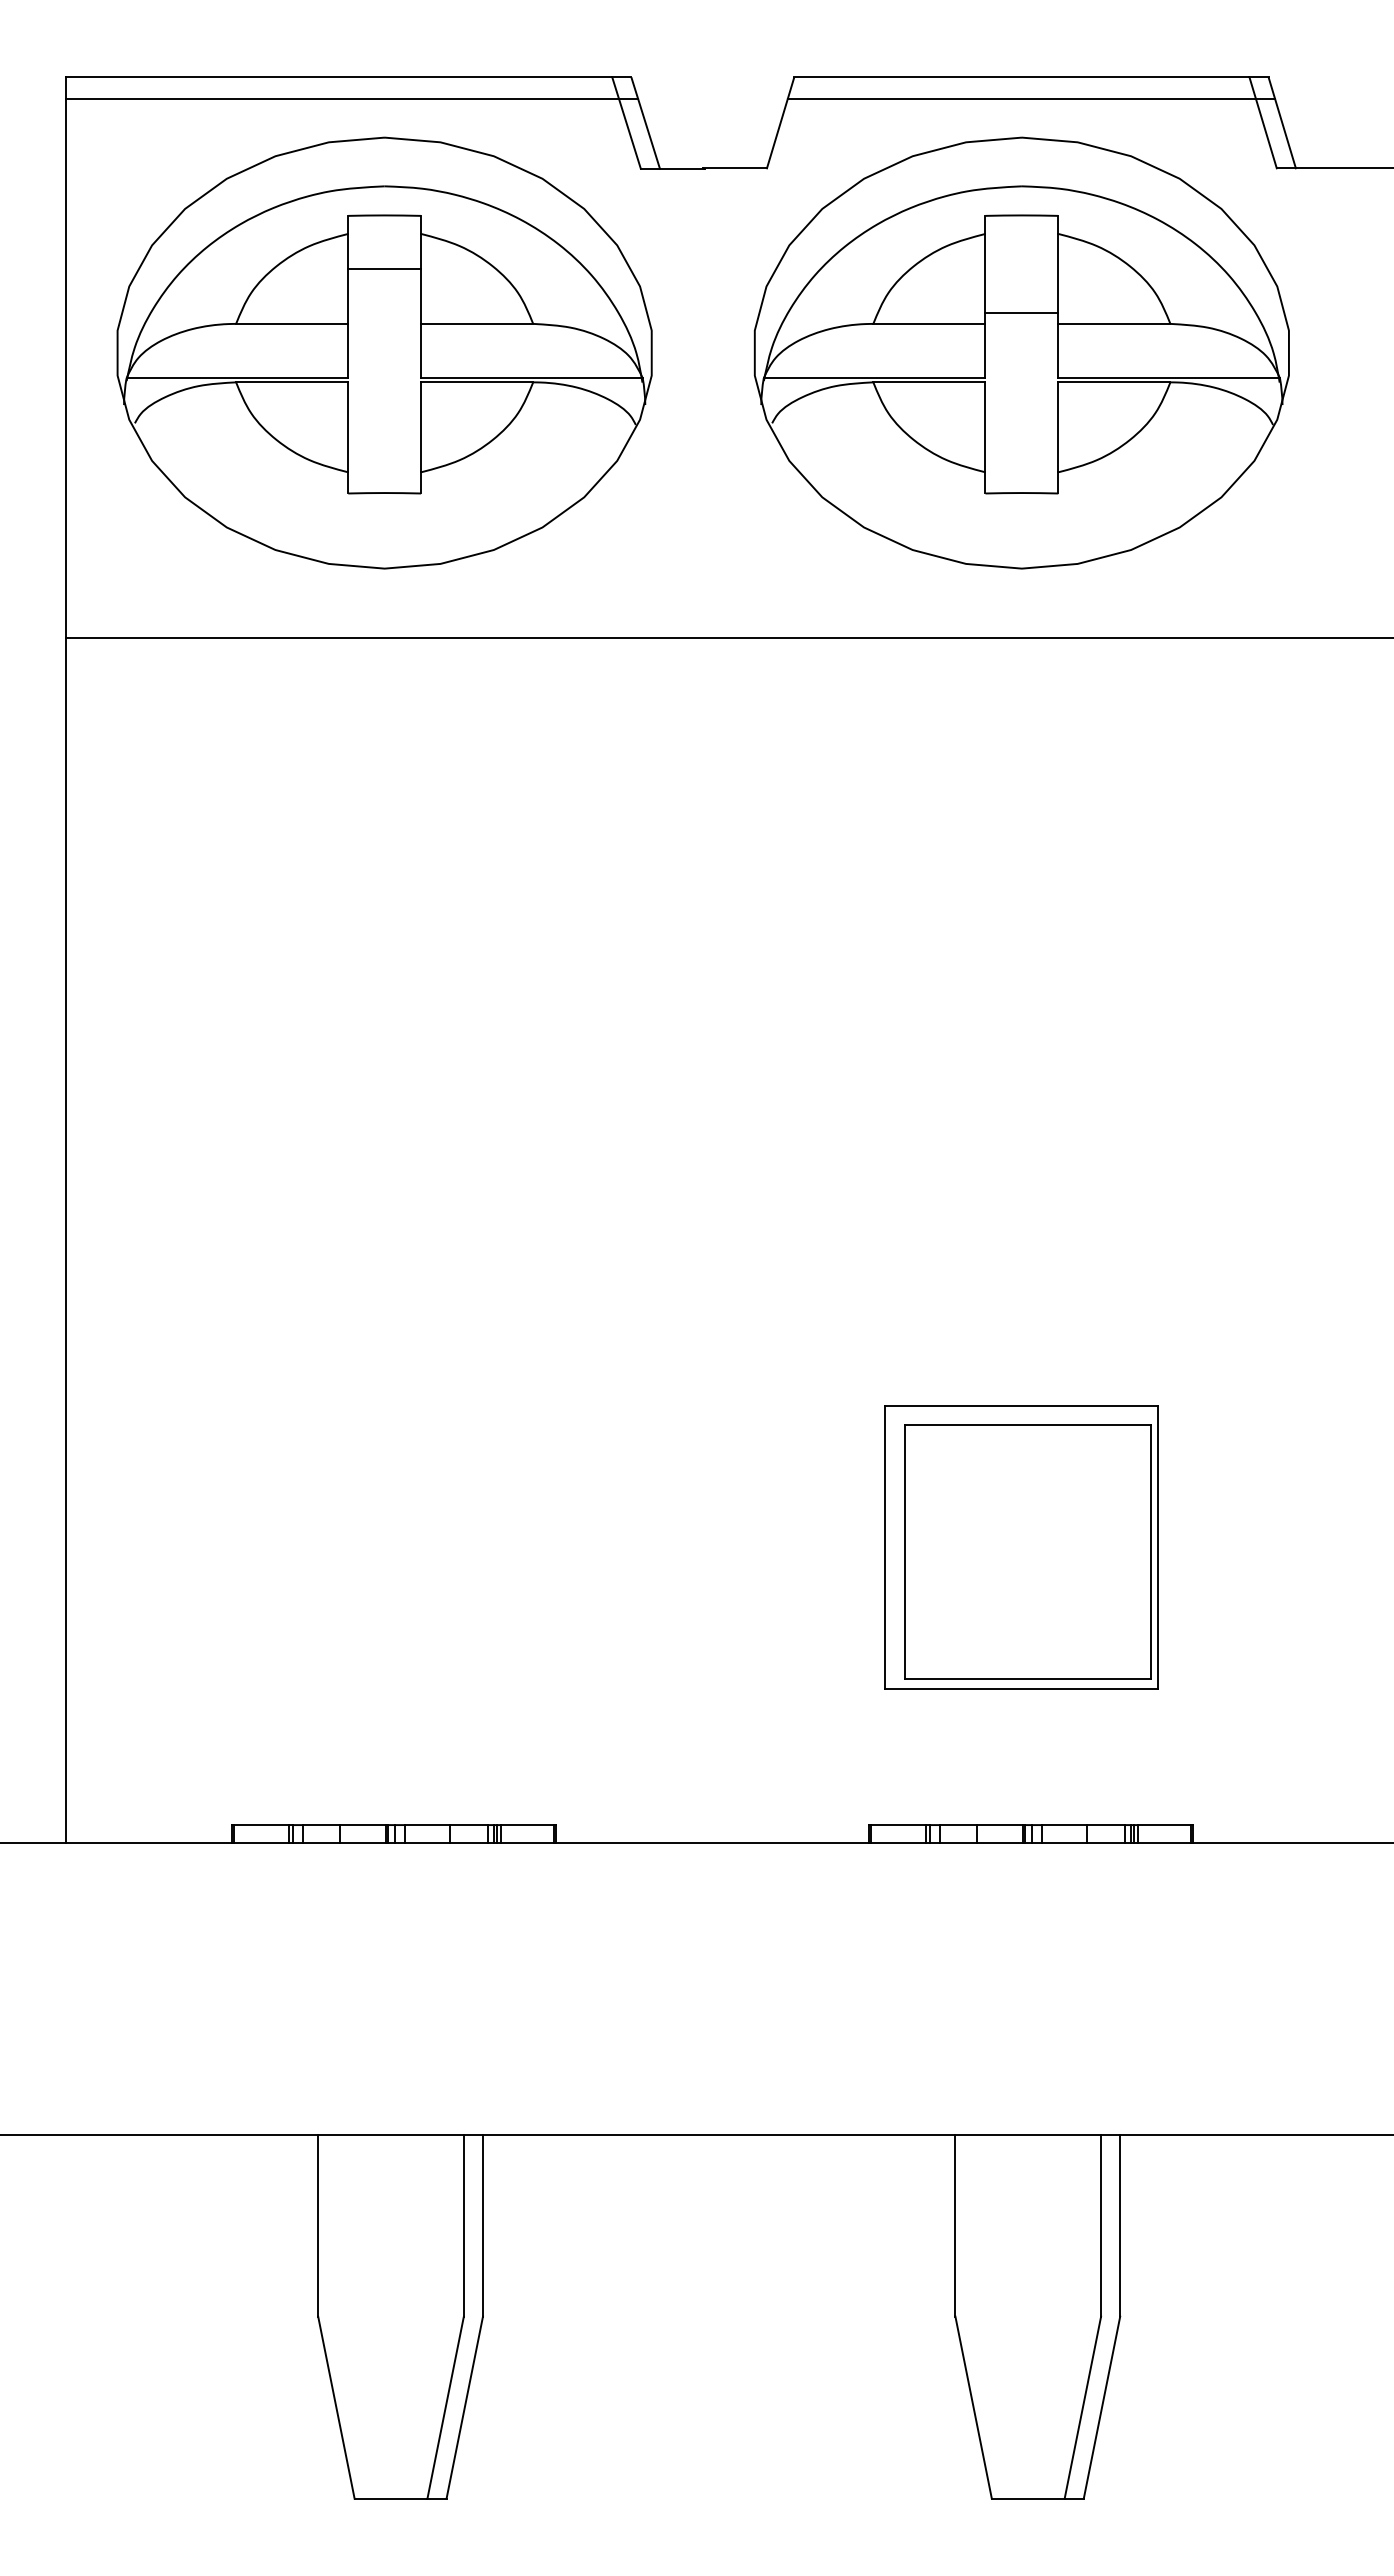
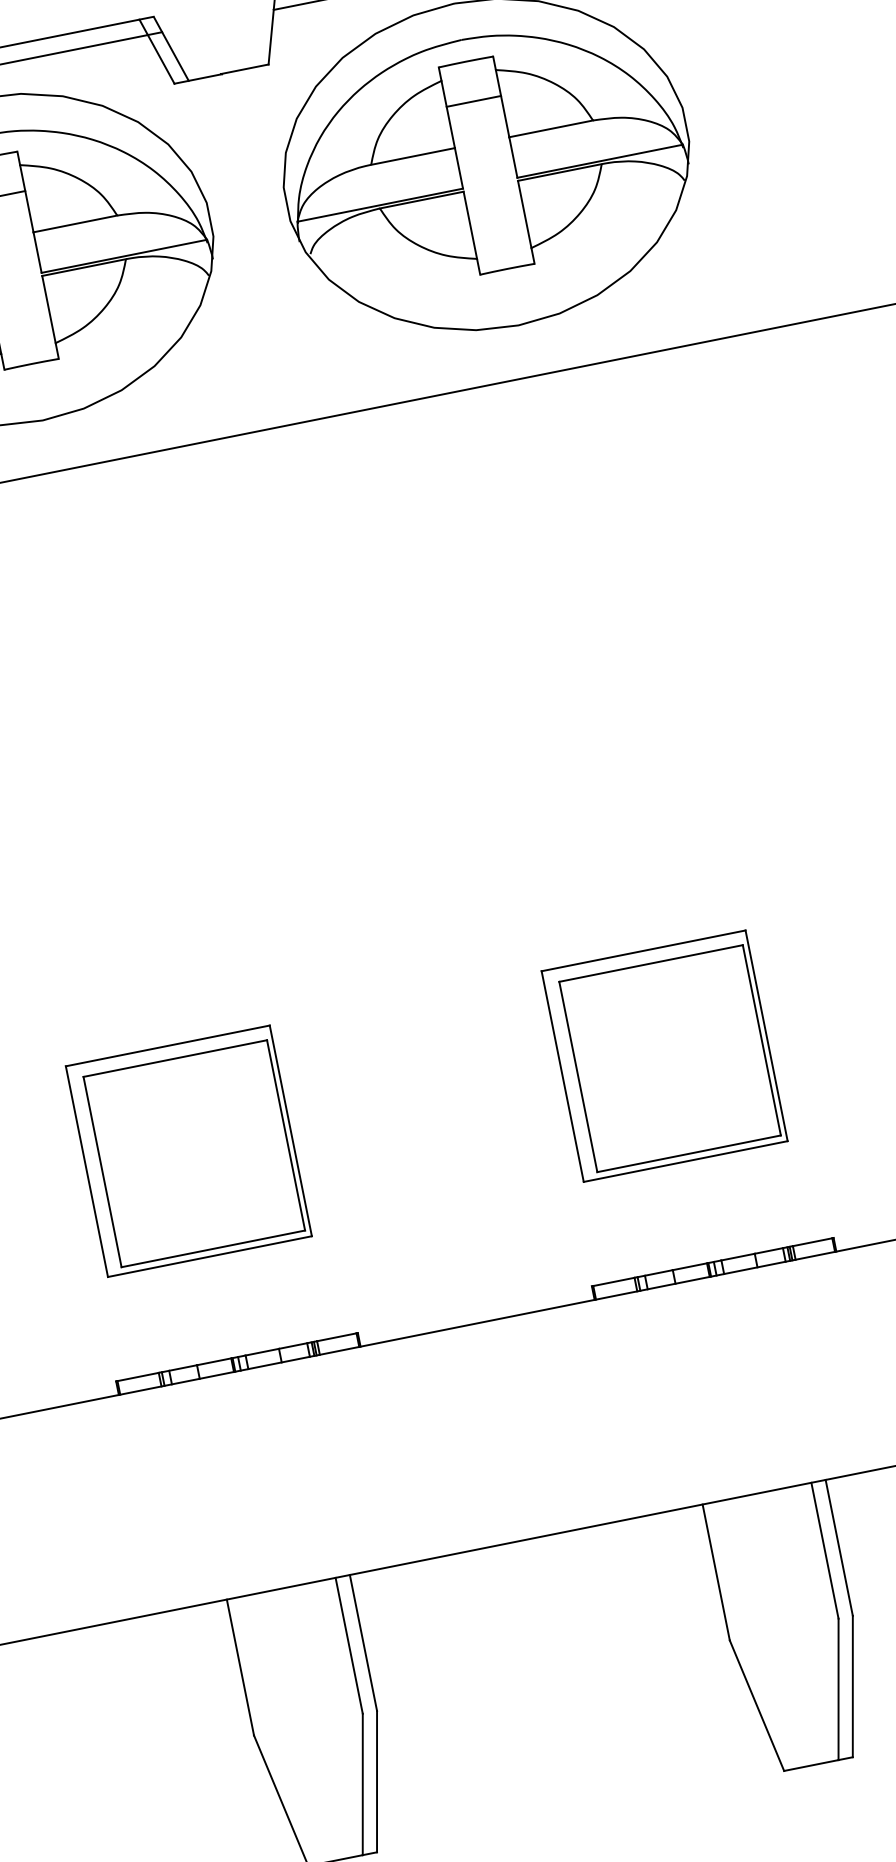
line: (1021, 312) -> (473, 101), moved
part: (384, 1547) -> (188, 1151), added

